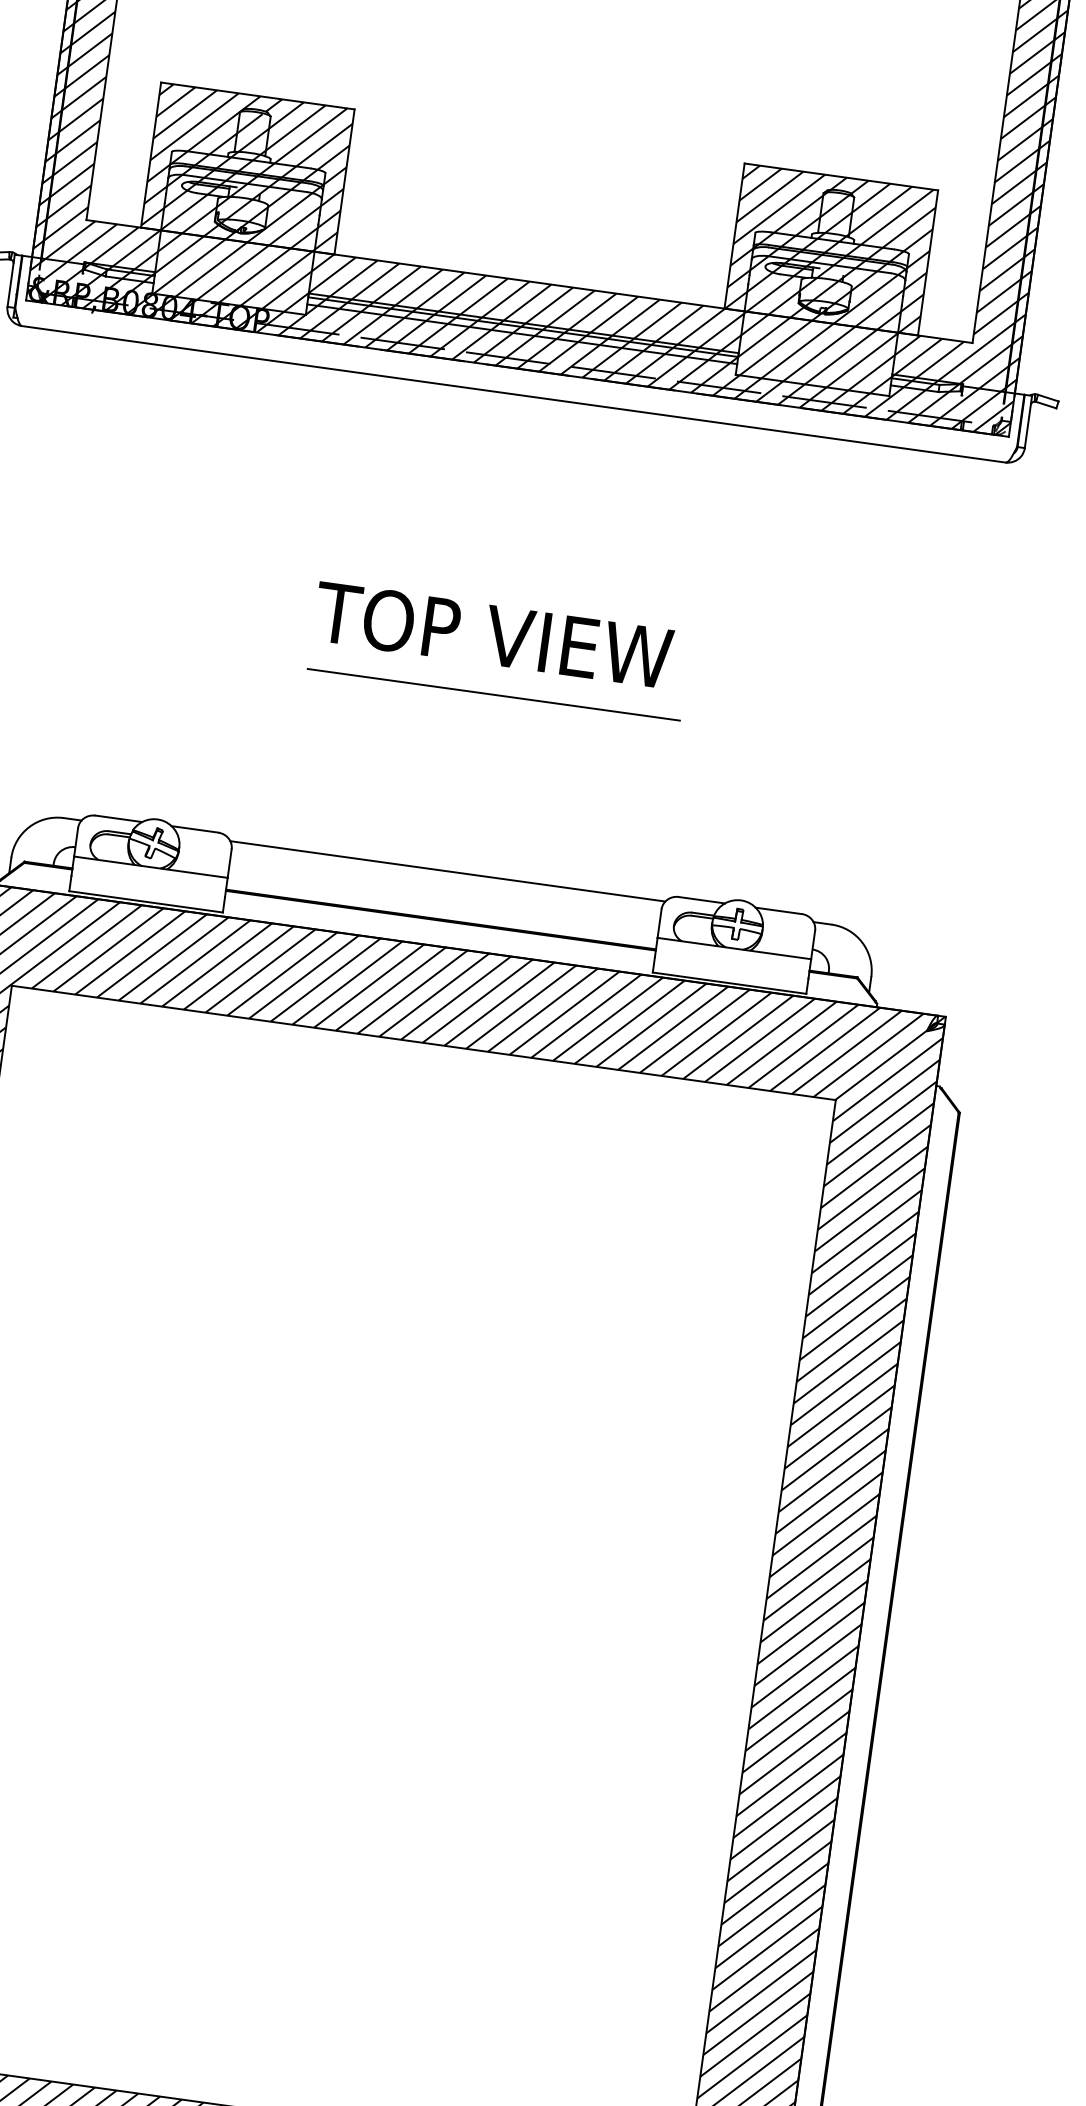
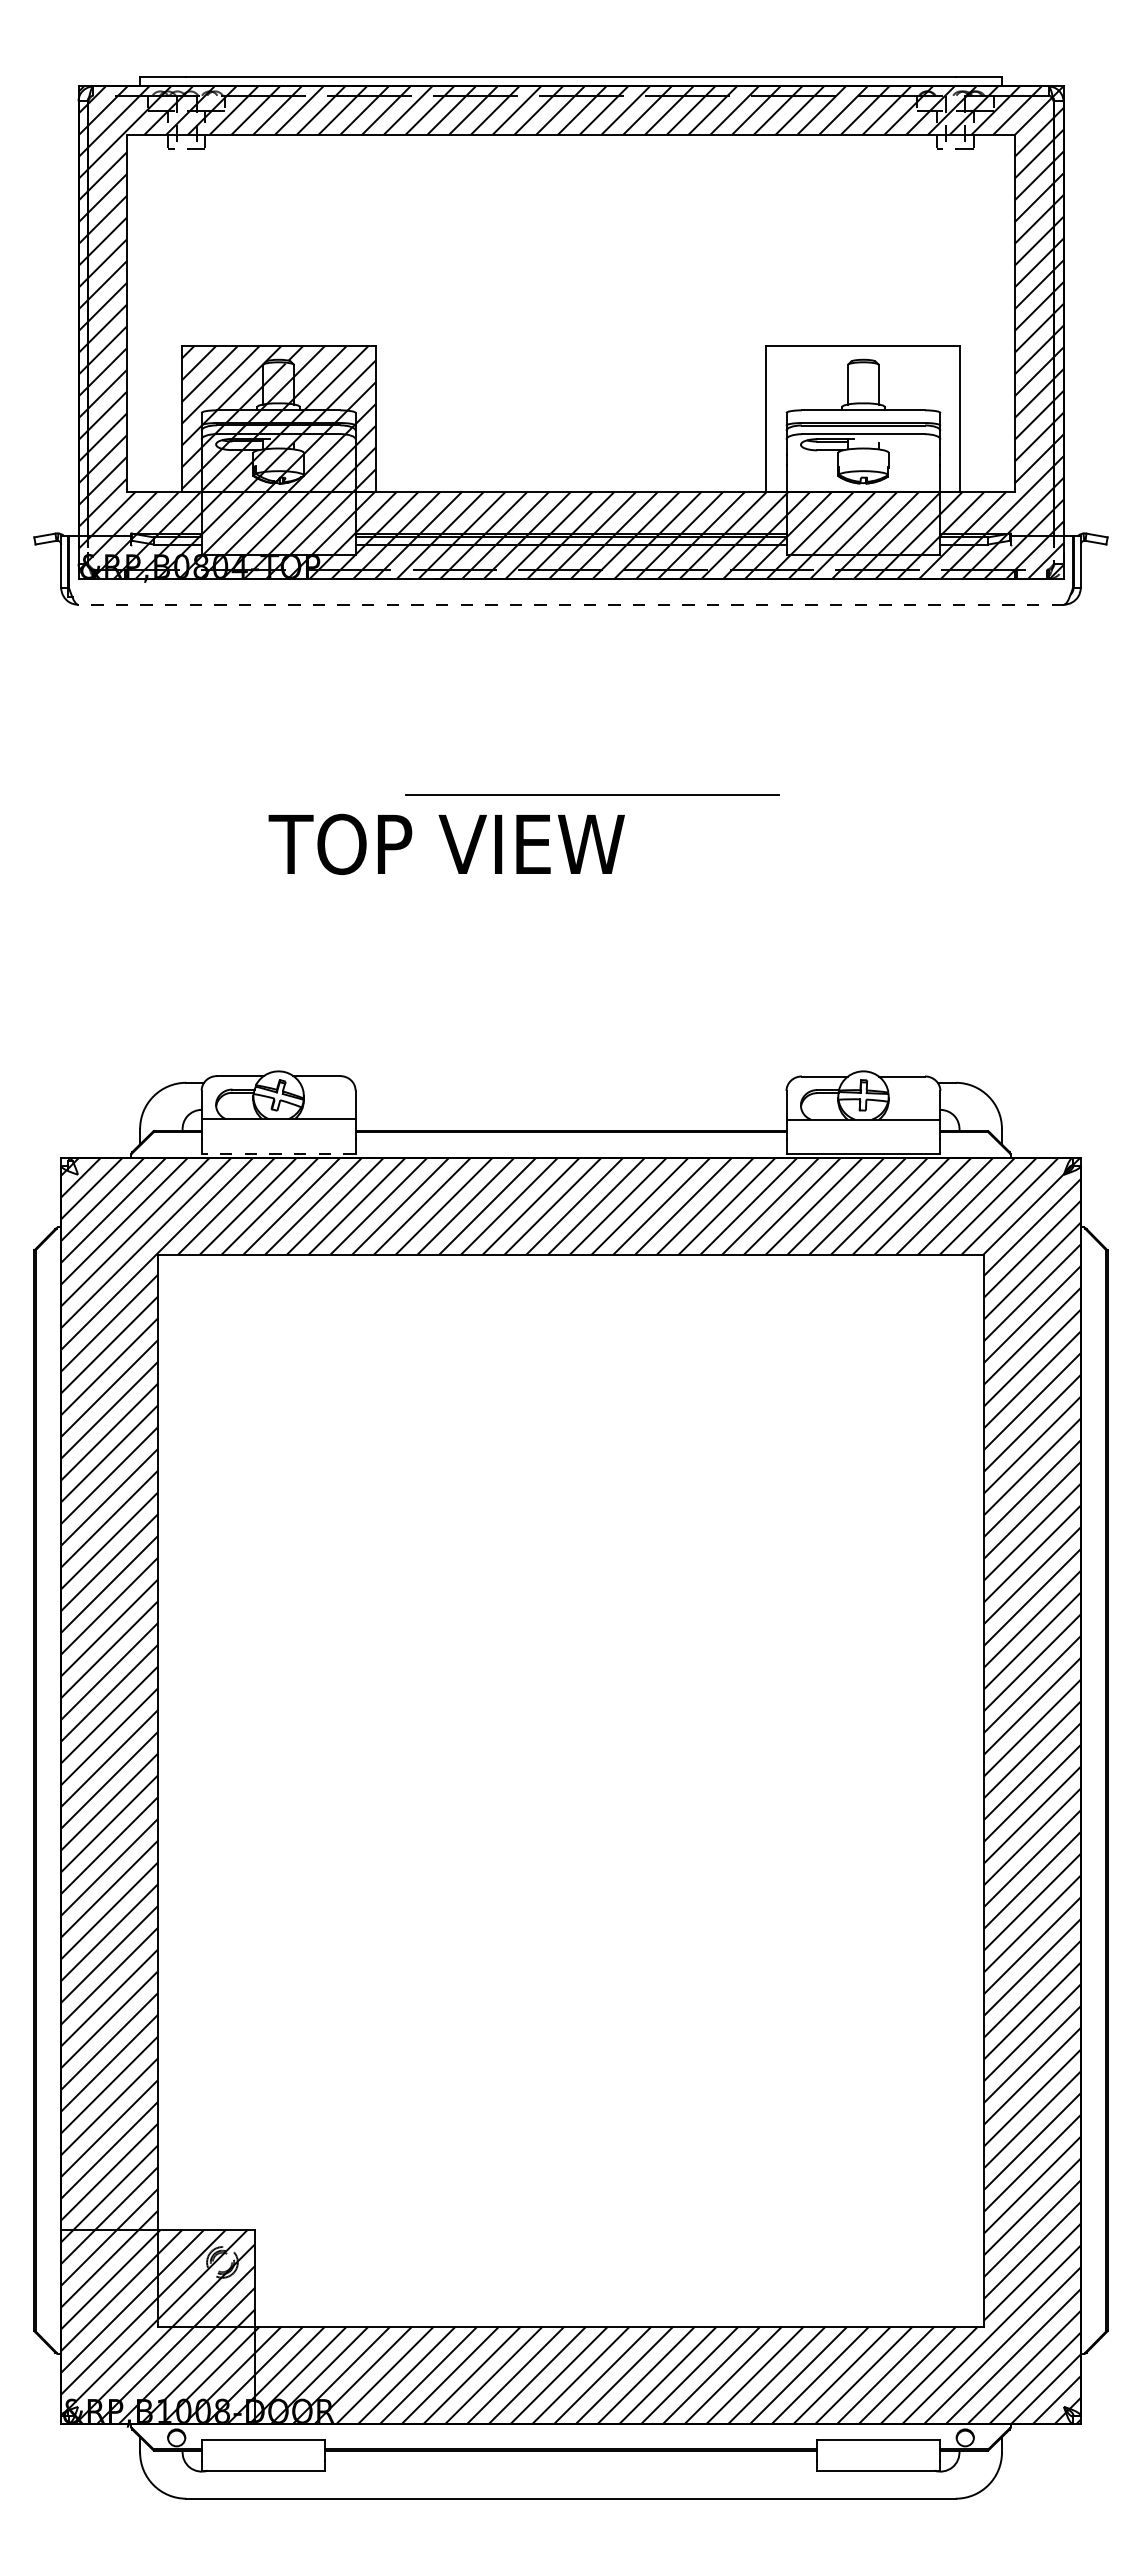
hatch: (831, 249) -> (863, 418), removed
line: (513, 394) -> (570, 604), solid -> dashed
text: (493, 634) -> (446, 843), moved
line: (494, 694) -> (592, 794), moved
line: (448, 871) -> (571, 1082), removed
line: (146, 901) -> (278, 1153), solid -> dashed

